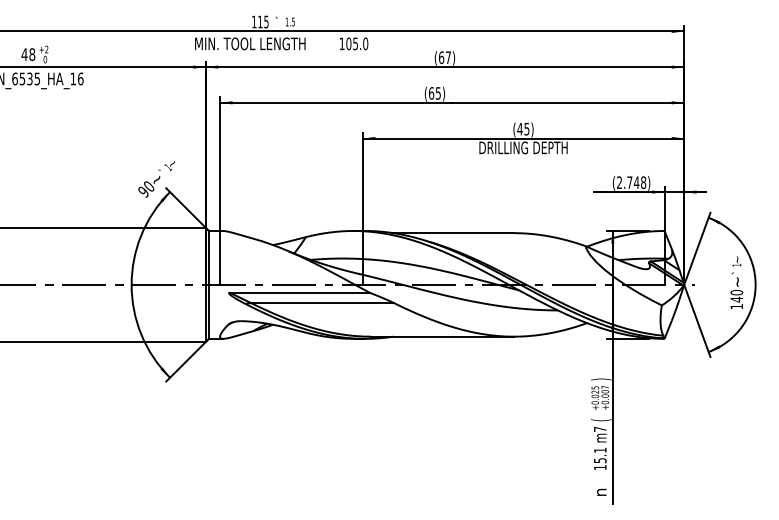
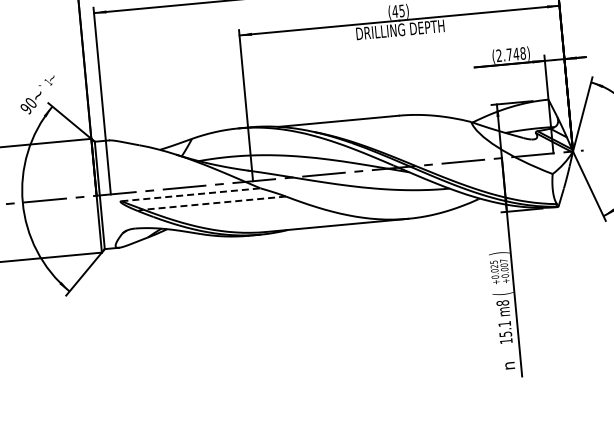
line: (299, 292) -> (190, 194), solid -> dashed
line: (322, 303) -> (214, 203), solid -> dashed
text: (599, 428) -> (501, 302), m7 -> m8

